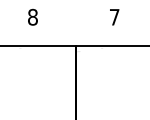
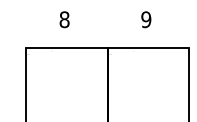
text: (114, 17) -> (146, 19), 7 -> 9

